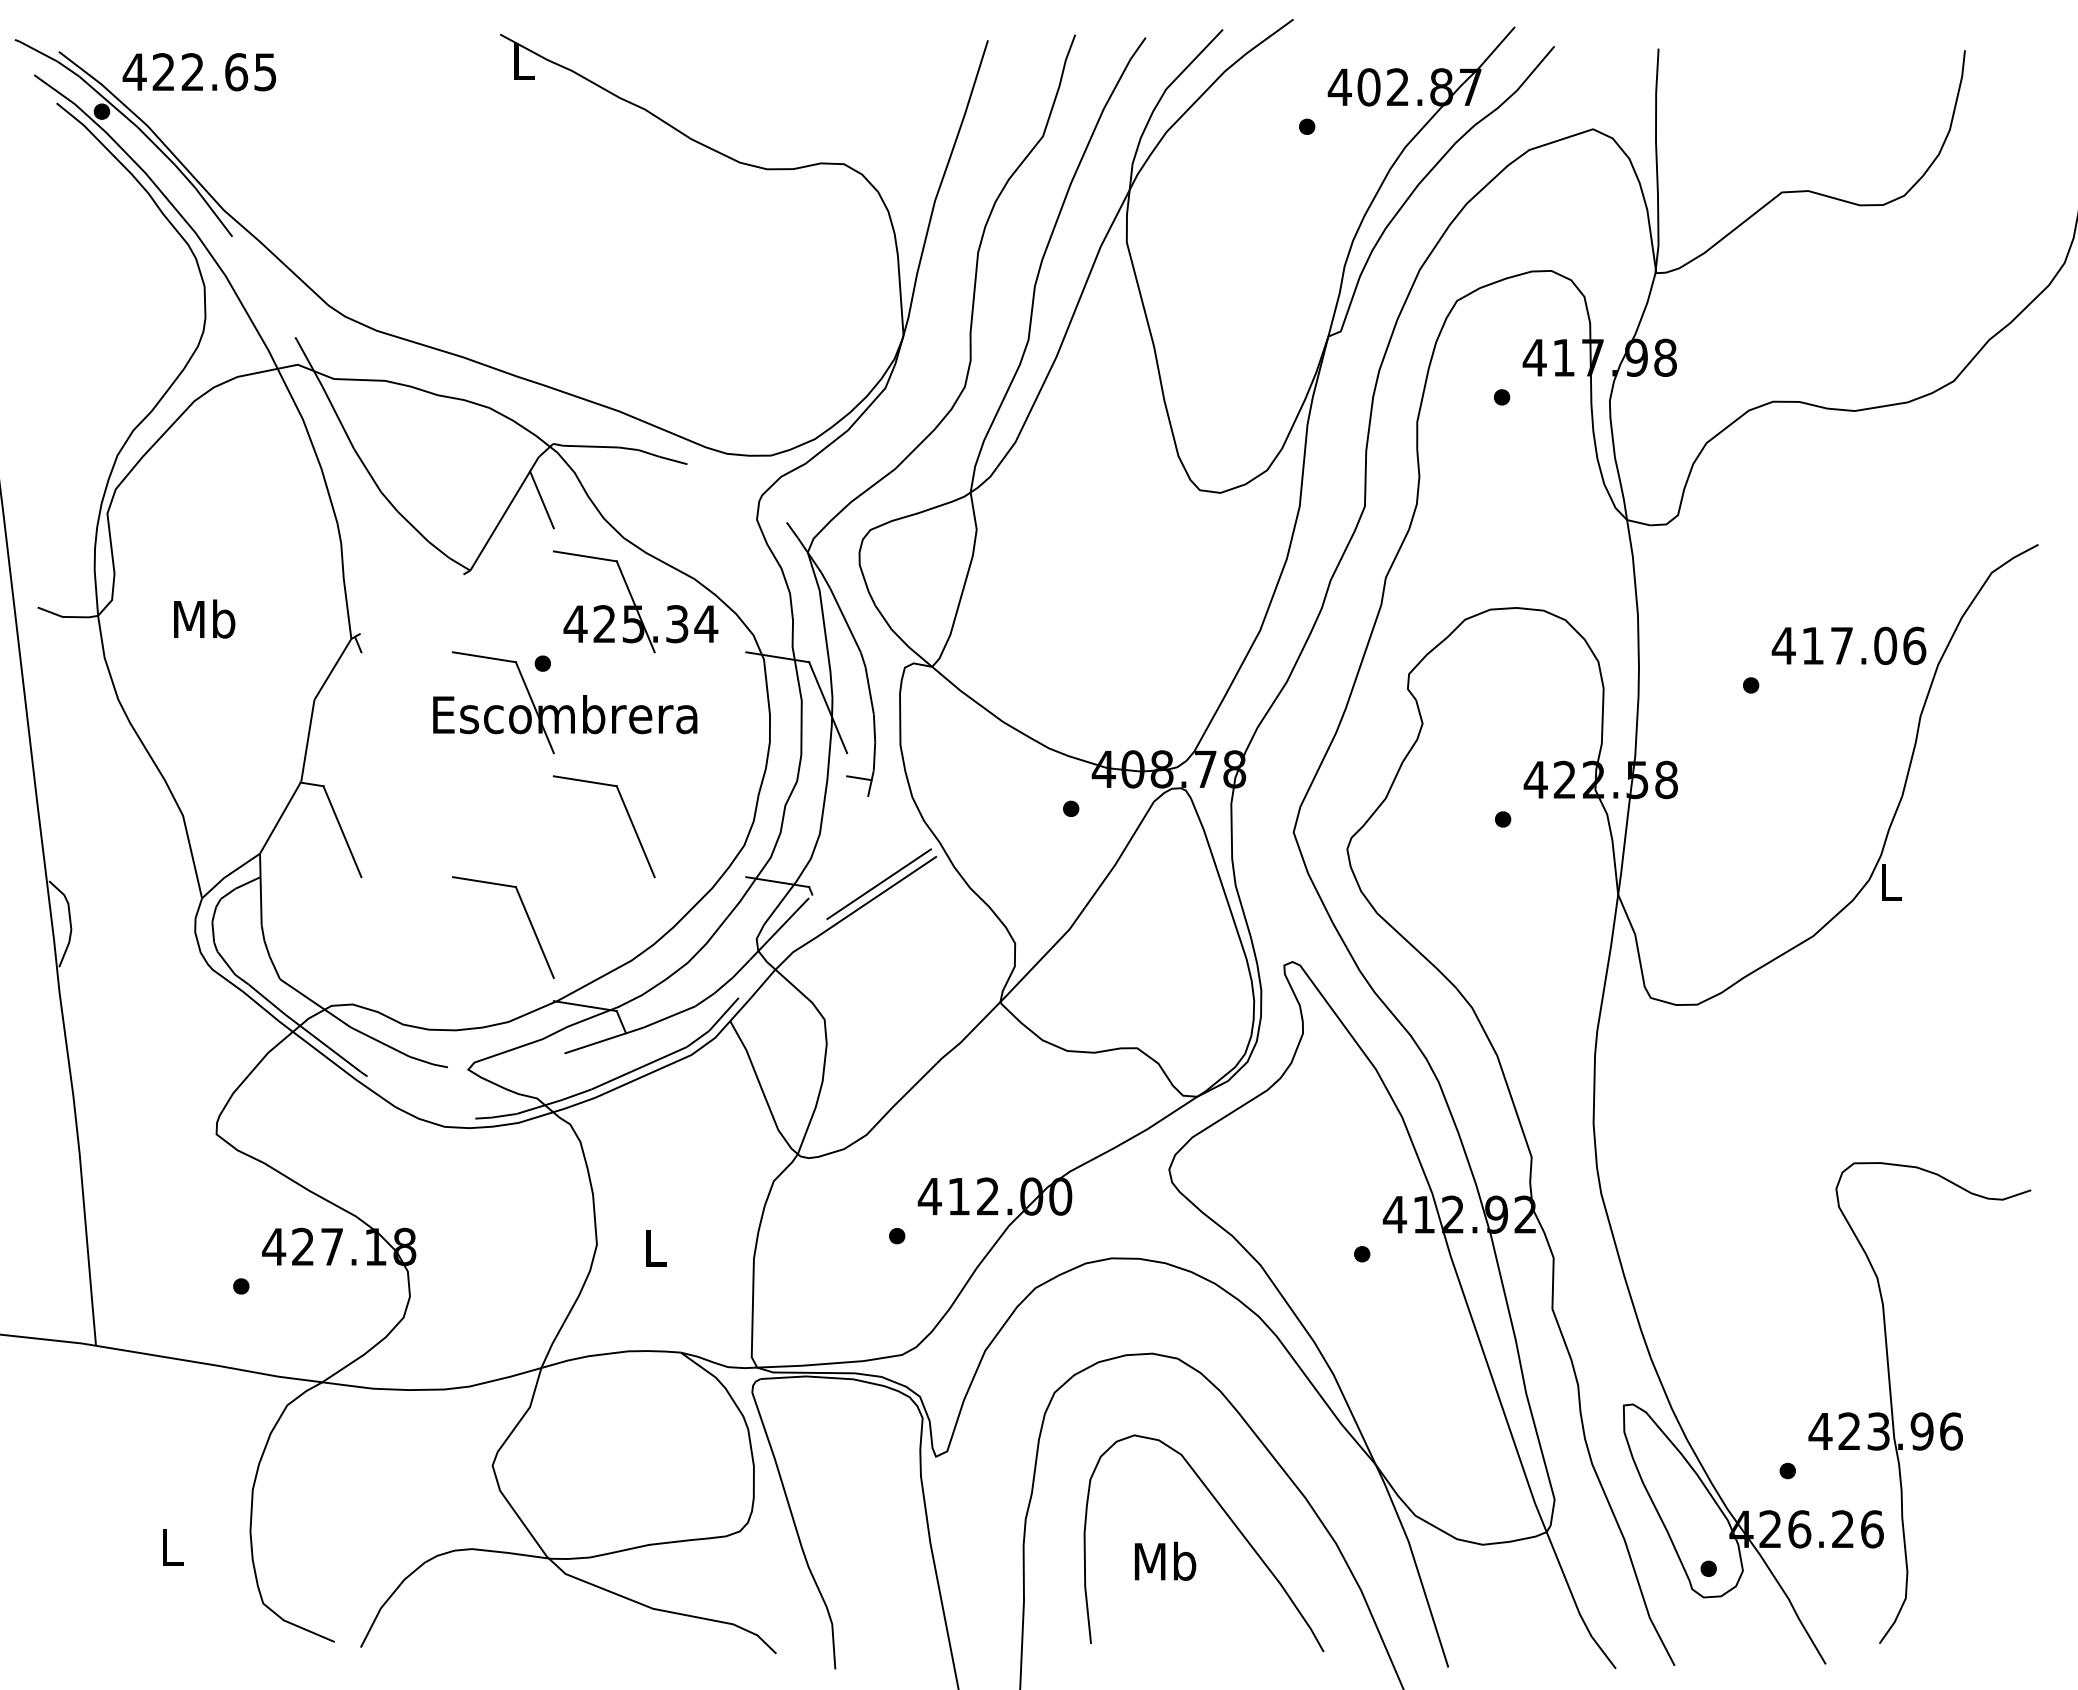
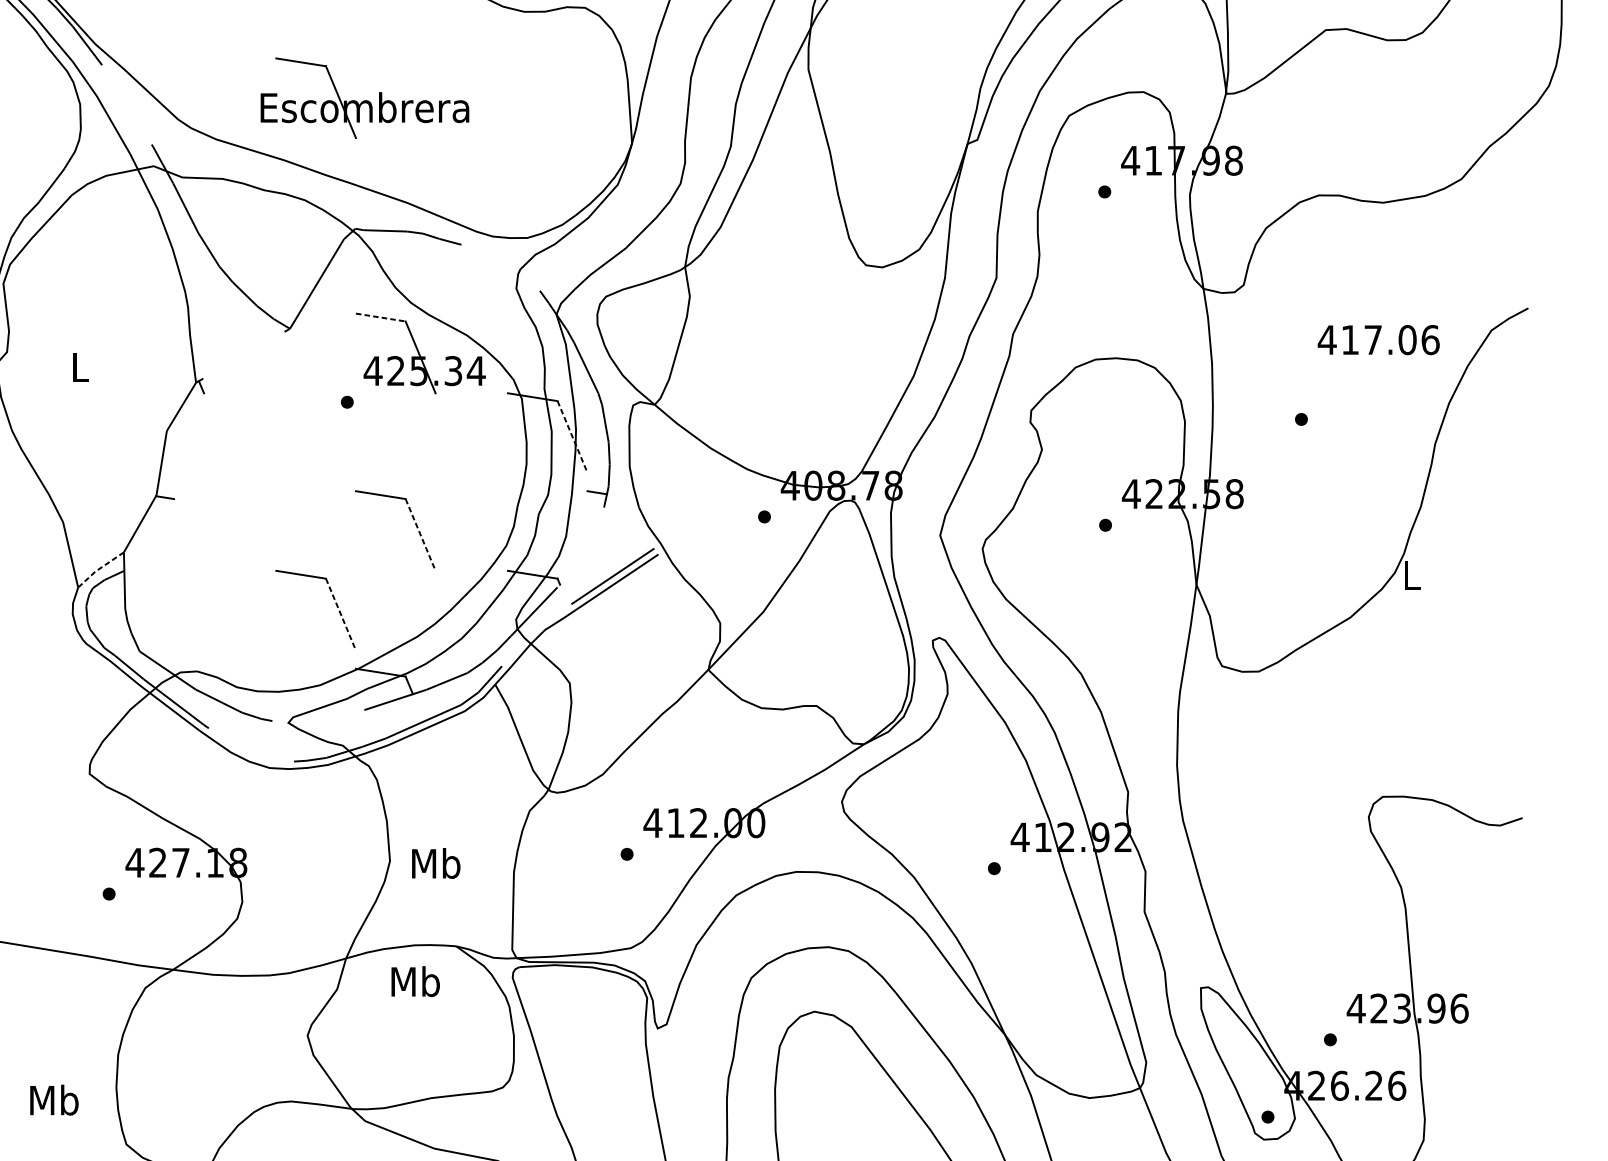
line: (541, 499) -> (346, 272), removed
line: (585, 556) -> (380, 317), solid -> dashed
text: (204, 618) -> (80, 366), Mb -> L
text: (1848, 645) -> (1378, 339), moved
part: (565, 702) -> (365, 98), moved
line: (828, 708) -> (572, 437), solid -> dashed
line: (342, 831) -> (189, 534), removed
line: (635, 832) -> (420, 535), solid -> dashed
line: (228, 874) -> (99, 568), solid -> dashed
line: (535, 933) -> (341, 615), solid -> dashed
text: (655, 1247) -> (436, 863), L -> Mb
text: (171, 1547) -> (54, 1100), L -> Mb
text: (1165, 1560) -> (415, 980), moved

